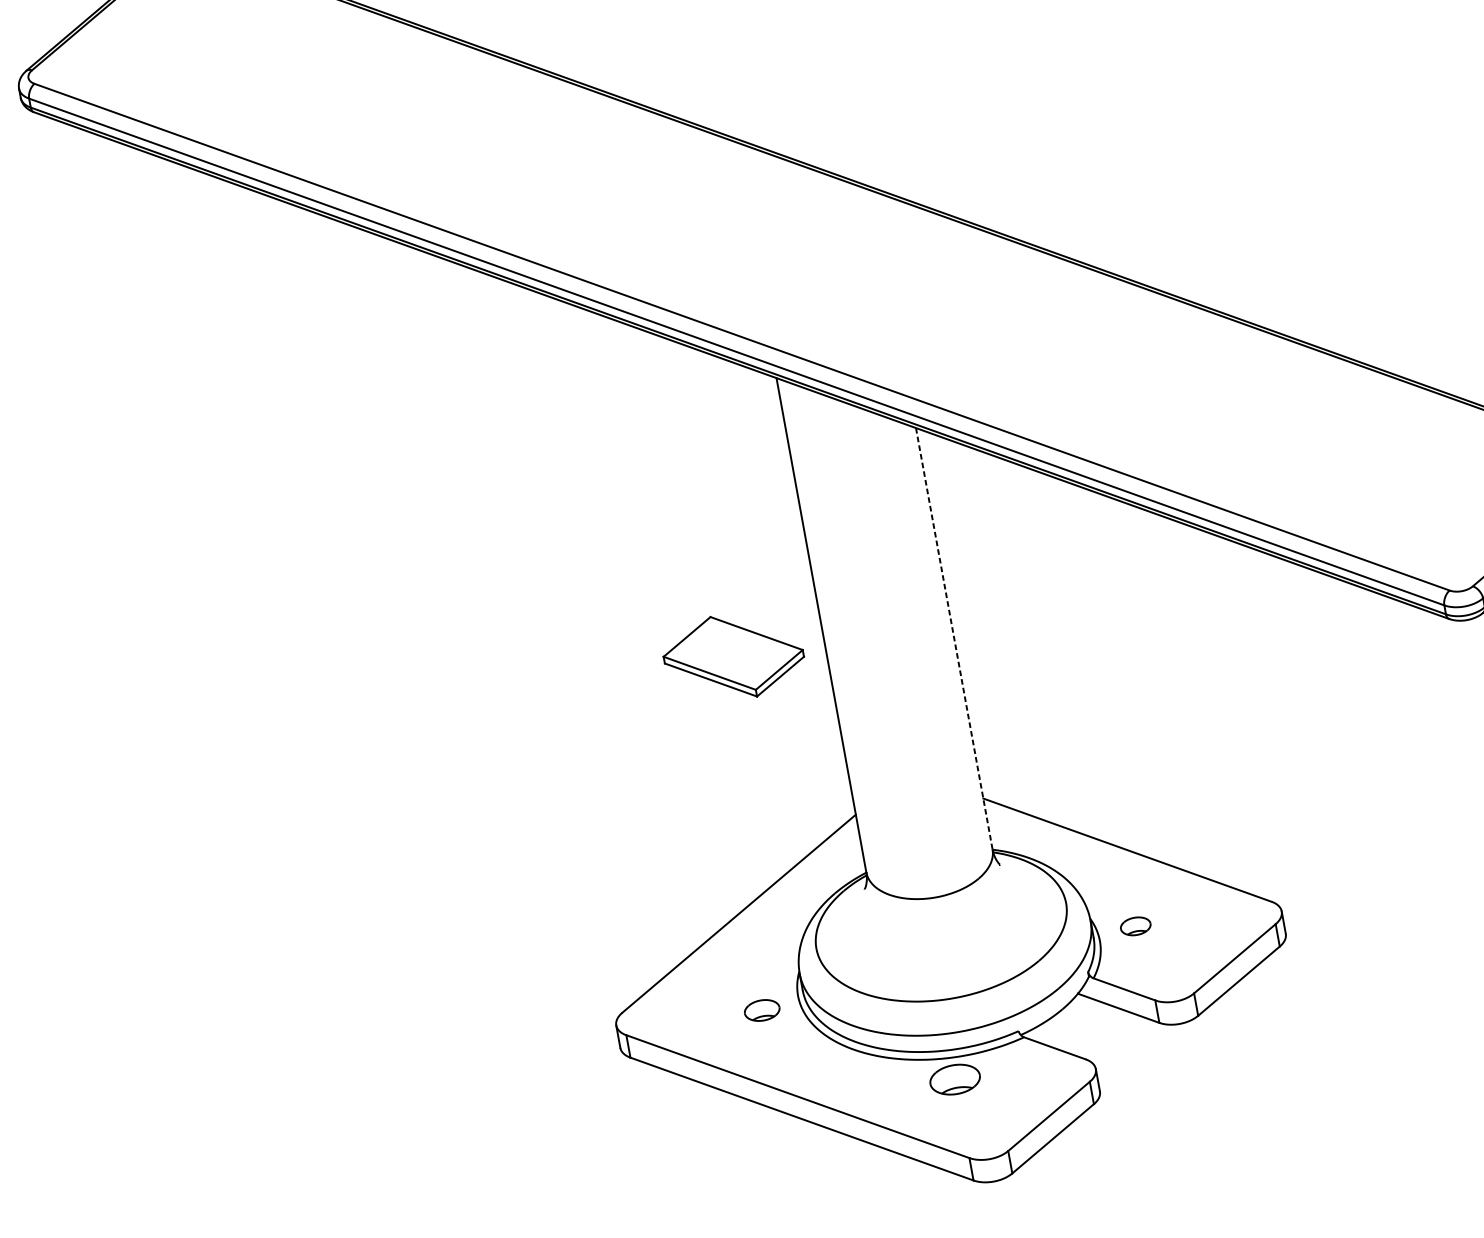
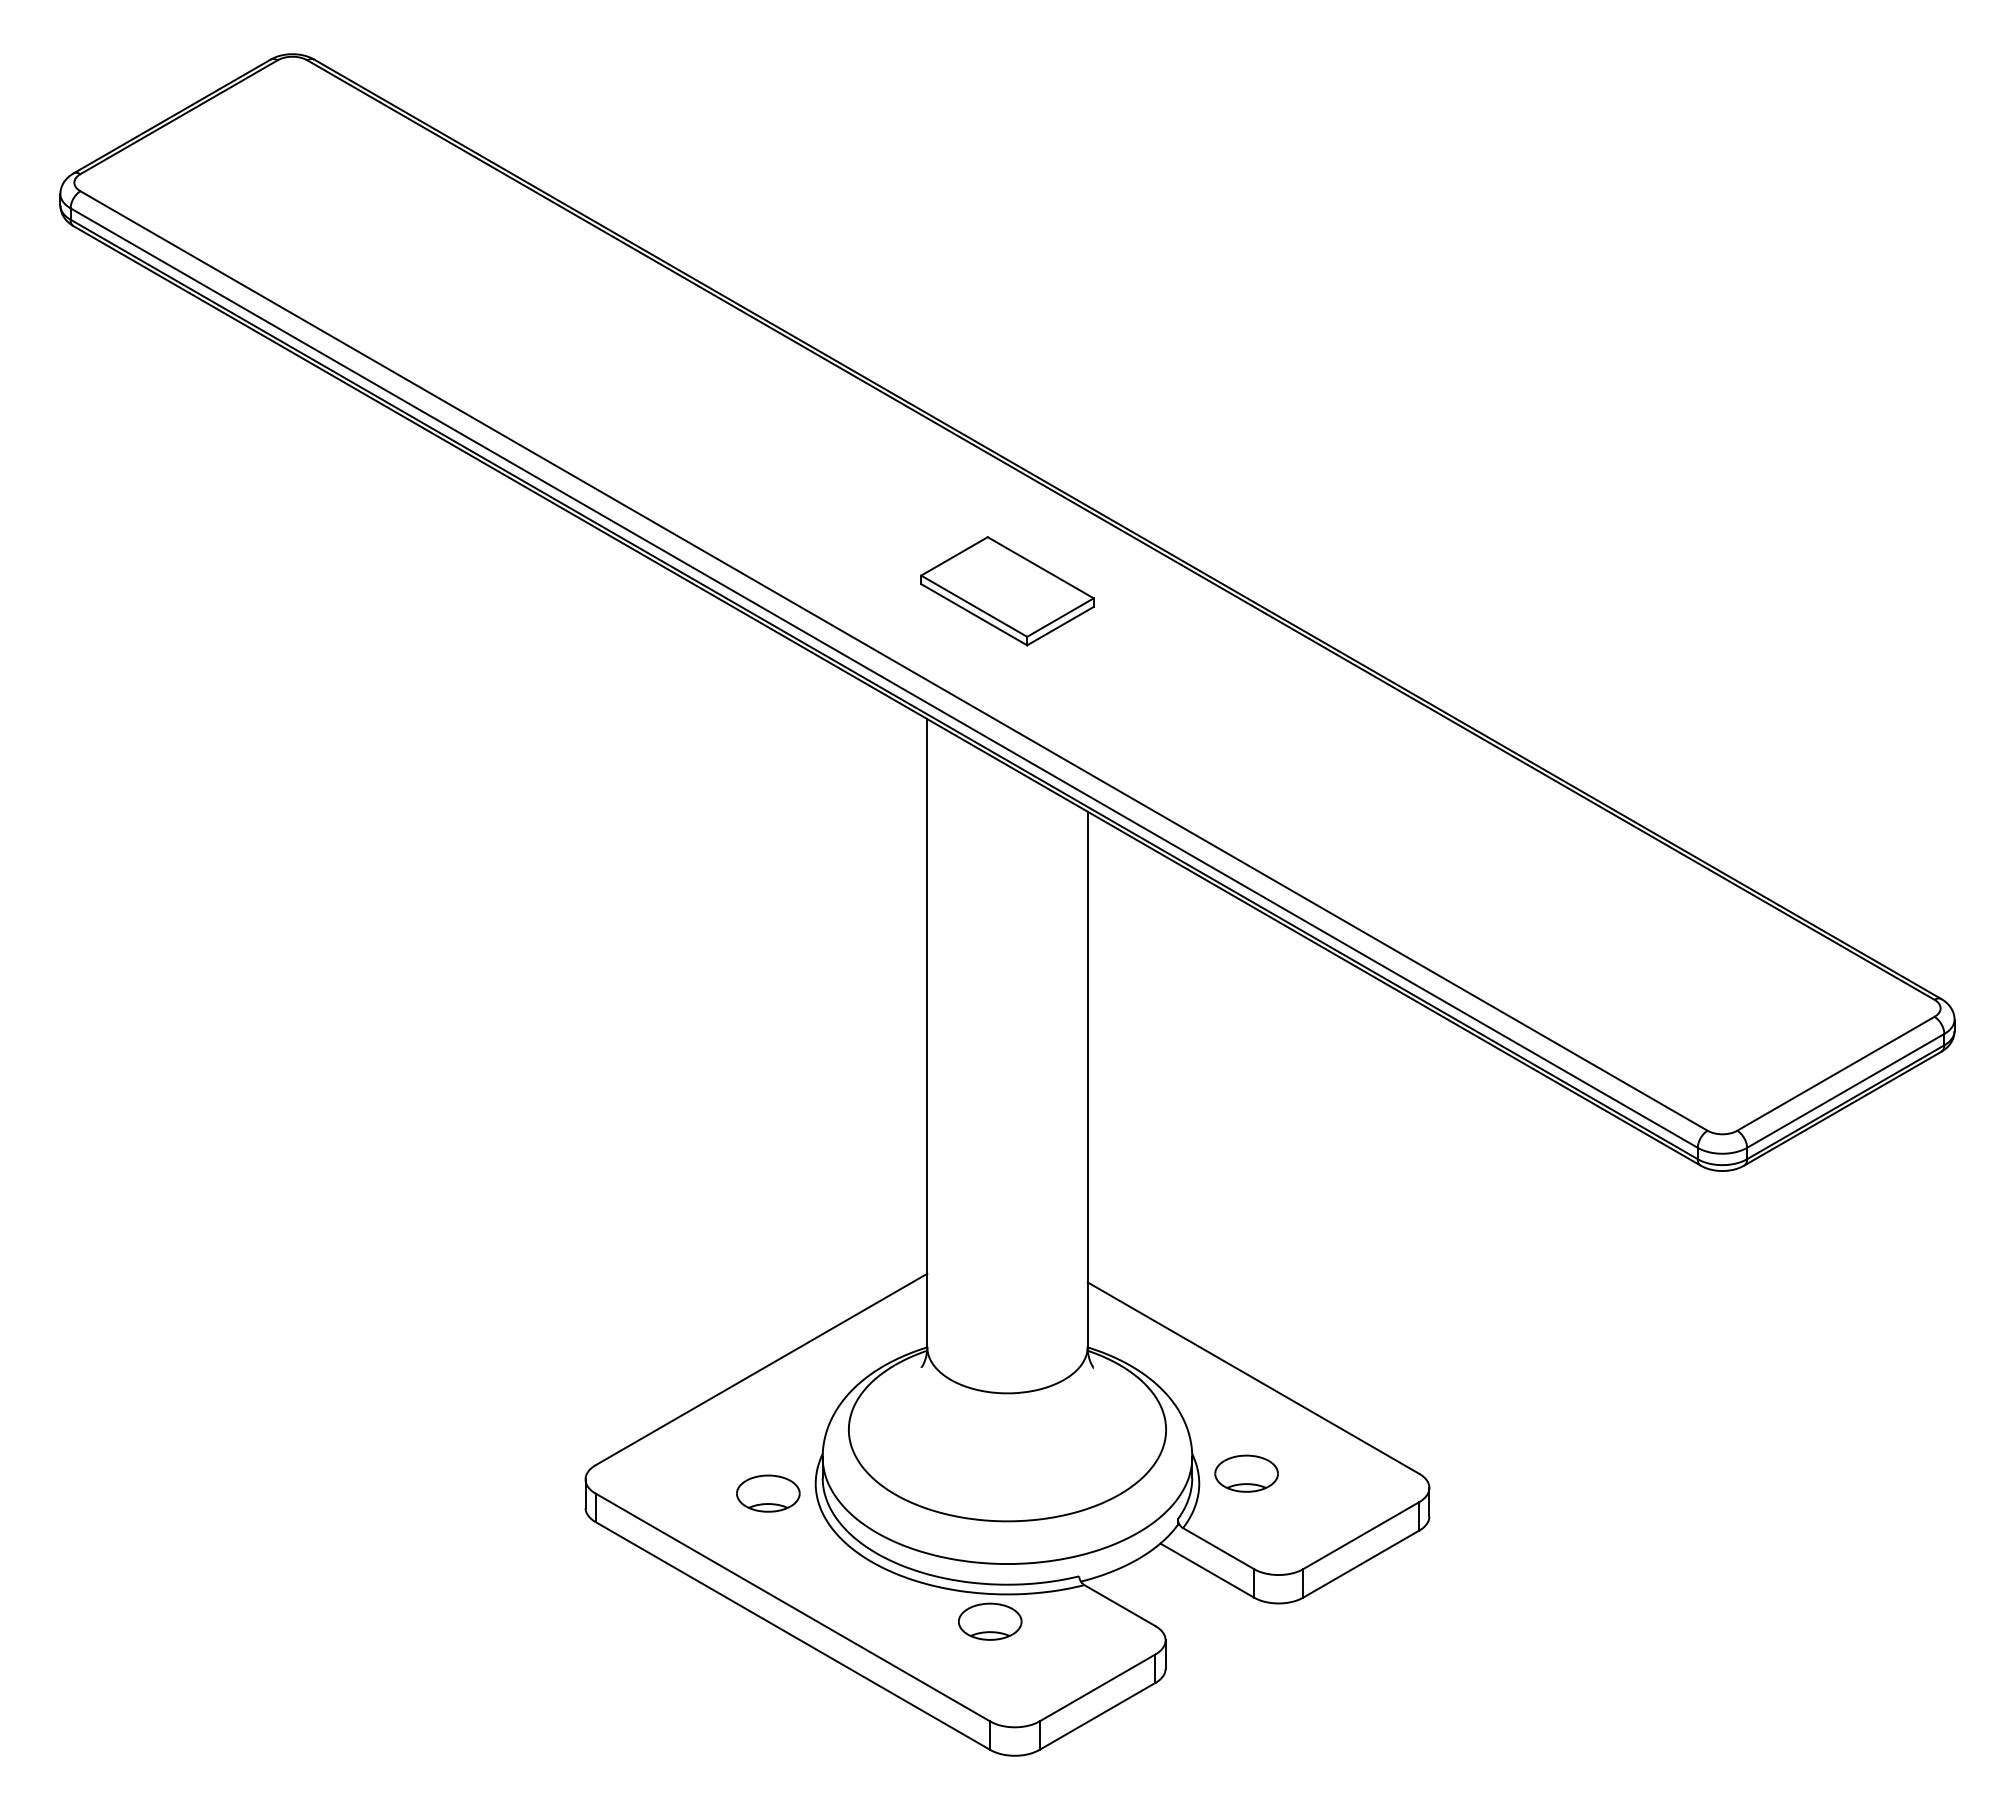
line: (954, 638) -> (1087, 1079), dashed -> solid
part: (733, 656) -> (1007, 591), moved
part: (1135, 926) -> (1246, 1473), size x1.67
part: (762, 1010) -> (768, 1493), size x1.43

